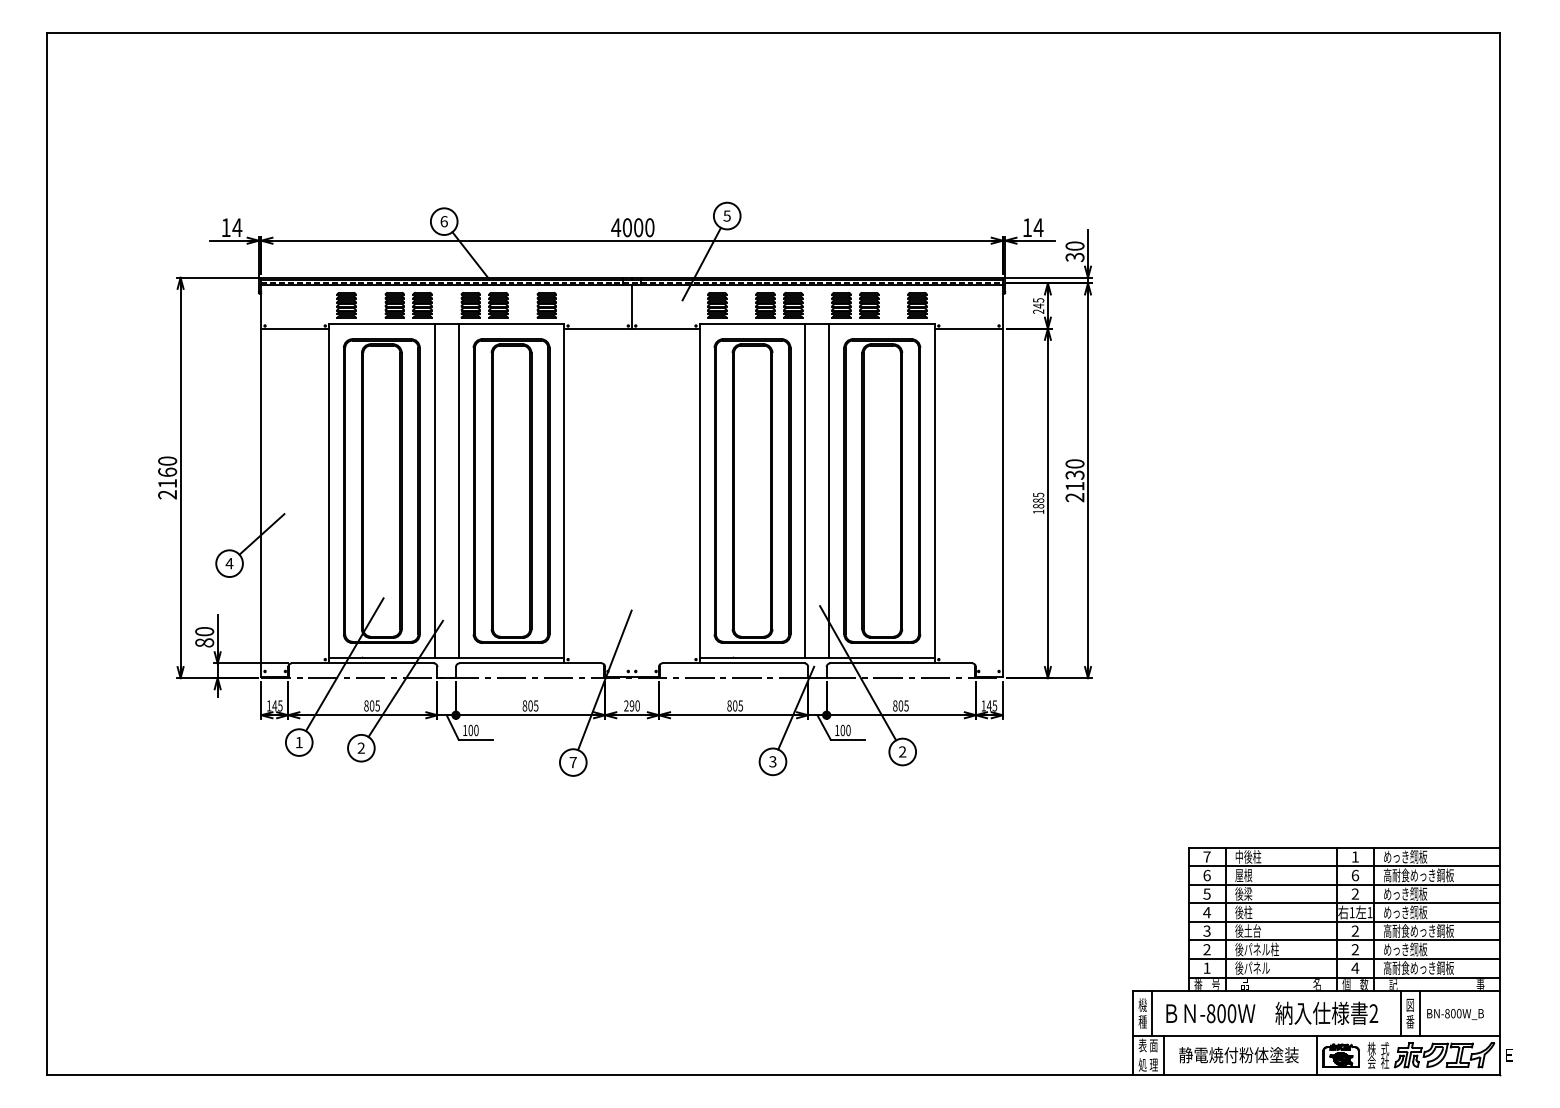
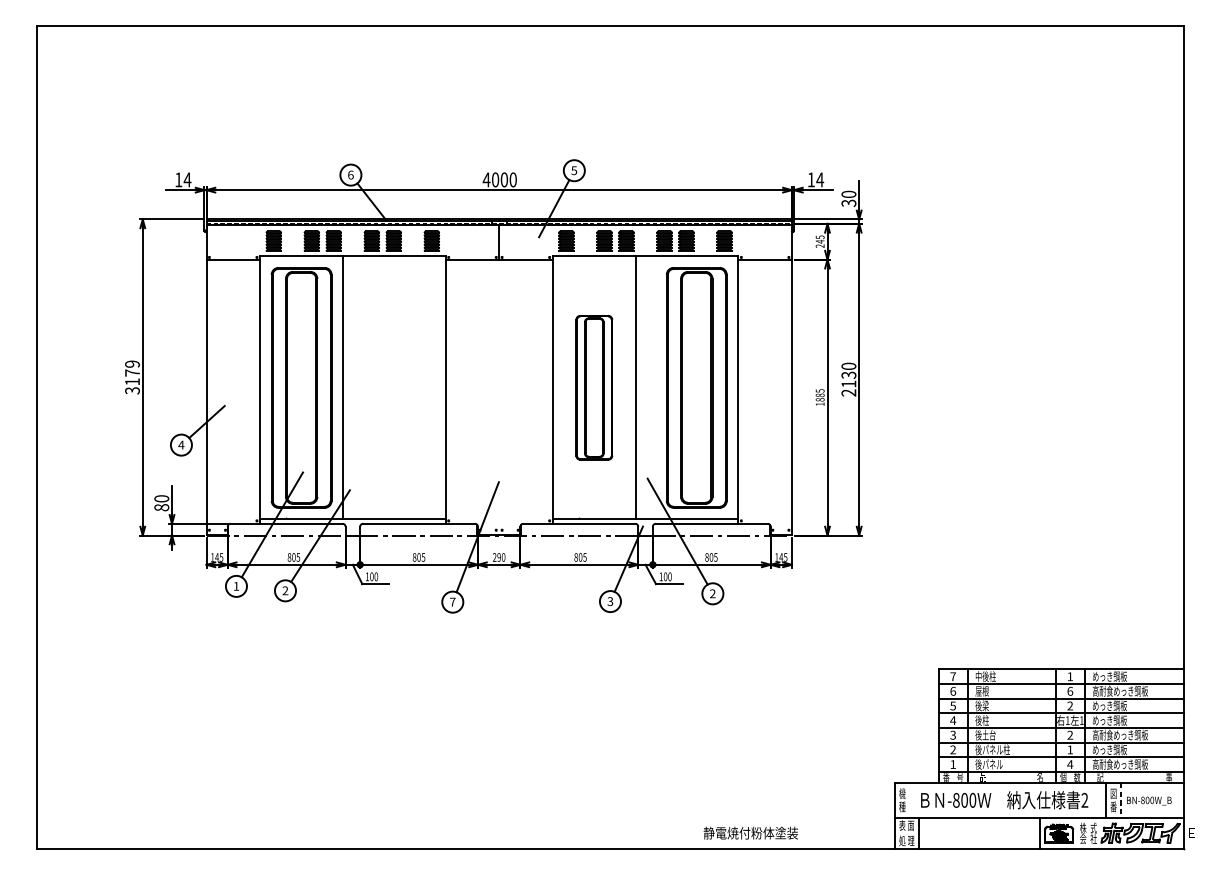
text: (167, 477) -> (132, 377), 2160 -> 3179
line: (458, 490) -> (362, 387), removed
part: (511, 490) -> (404, 387), removed
part: (752, 490) -> (594, 387), size x0.6
line: (829, 490) -> (655, 387), removed
text: (1354, 949) -> (1069, 749), 2 -> 1
line: (1152, 1013) -> (910, 800), removed
line: (1420, 1014) -> (1121, 801), solid -> dashed
text: (1238, 1055) -> (750, 833), moved

